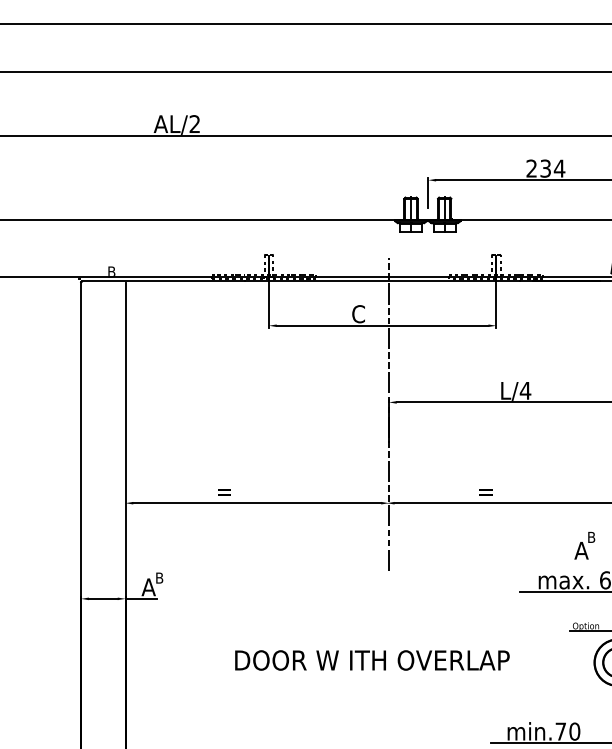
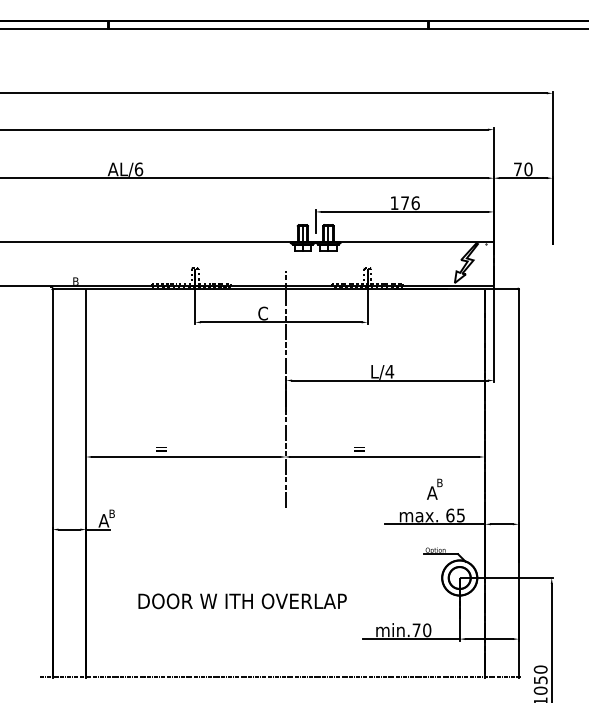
text: (194, 124) -> (138, 169), AL/2 -> AL/6
text: (544, 169) -> (404, 203), 234 -> 176
text: (372, 660) -> (242, 601), moved

